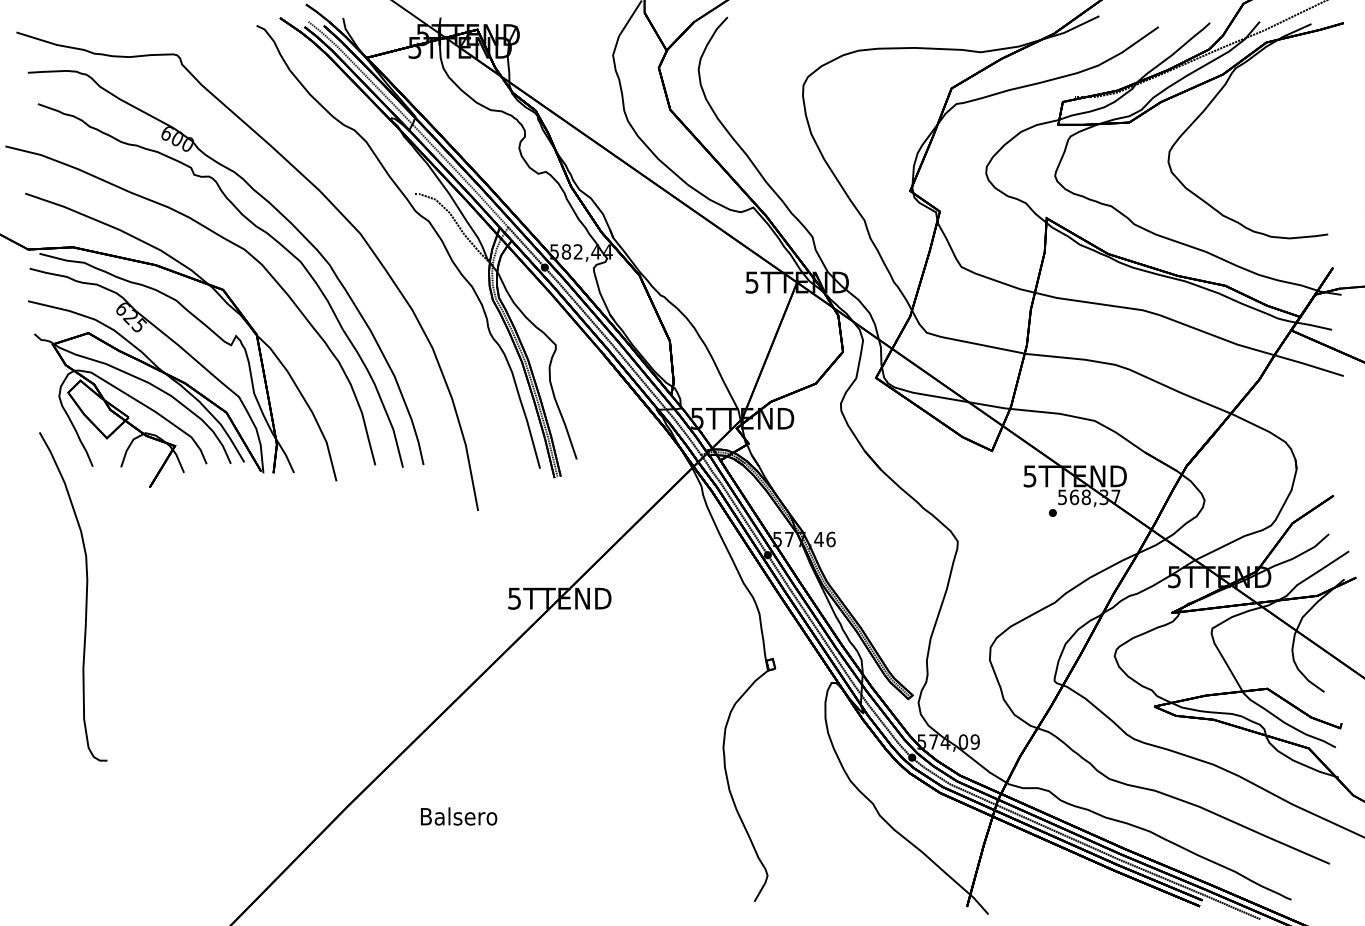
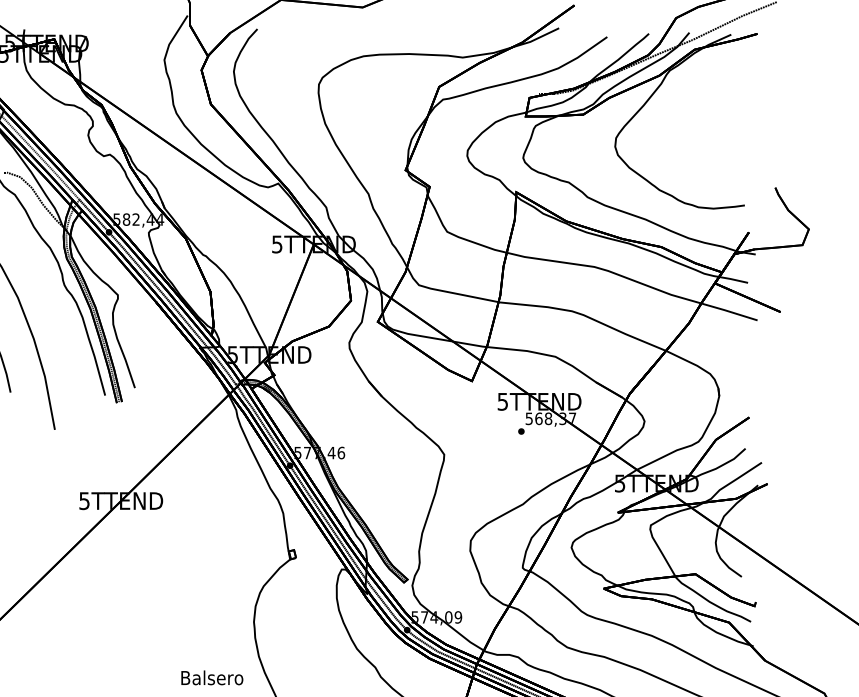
text: (459, 816) -> (212, 677), moved

